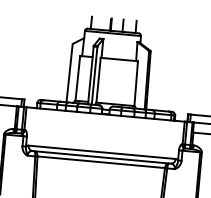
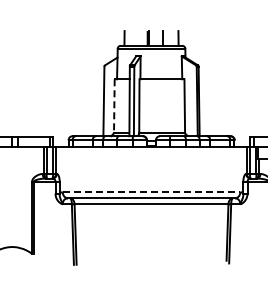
line: (77, 78) -> (114, 106), solid -> dashed
line: (102, 152) -> (151, 192), solid -> dashed

